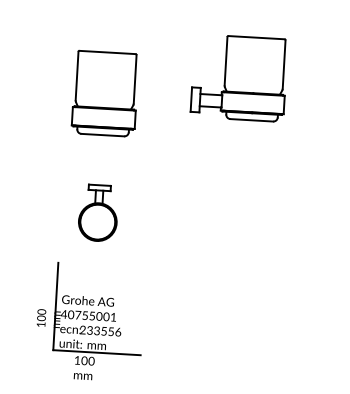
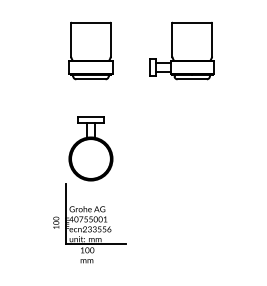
part: (104, 93) -> (90, 50), moved
part: (97, 212) -> (90, 148), size x1.67

